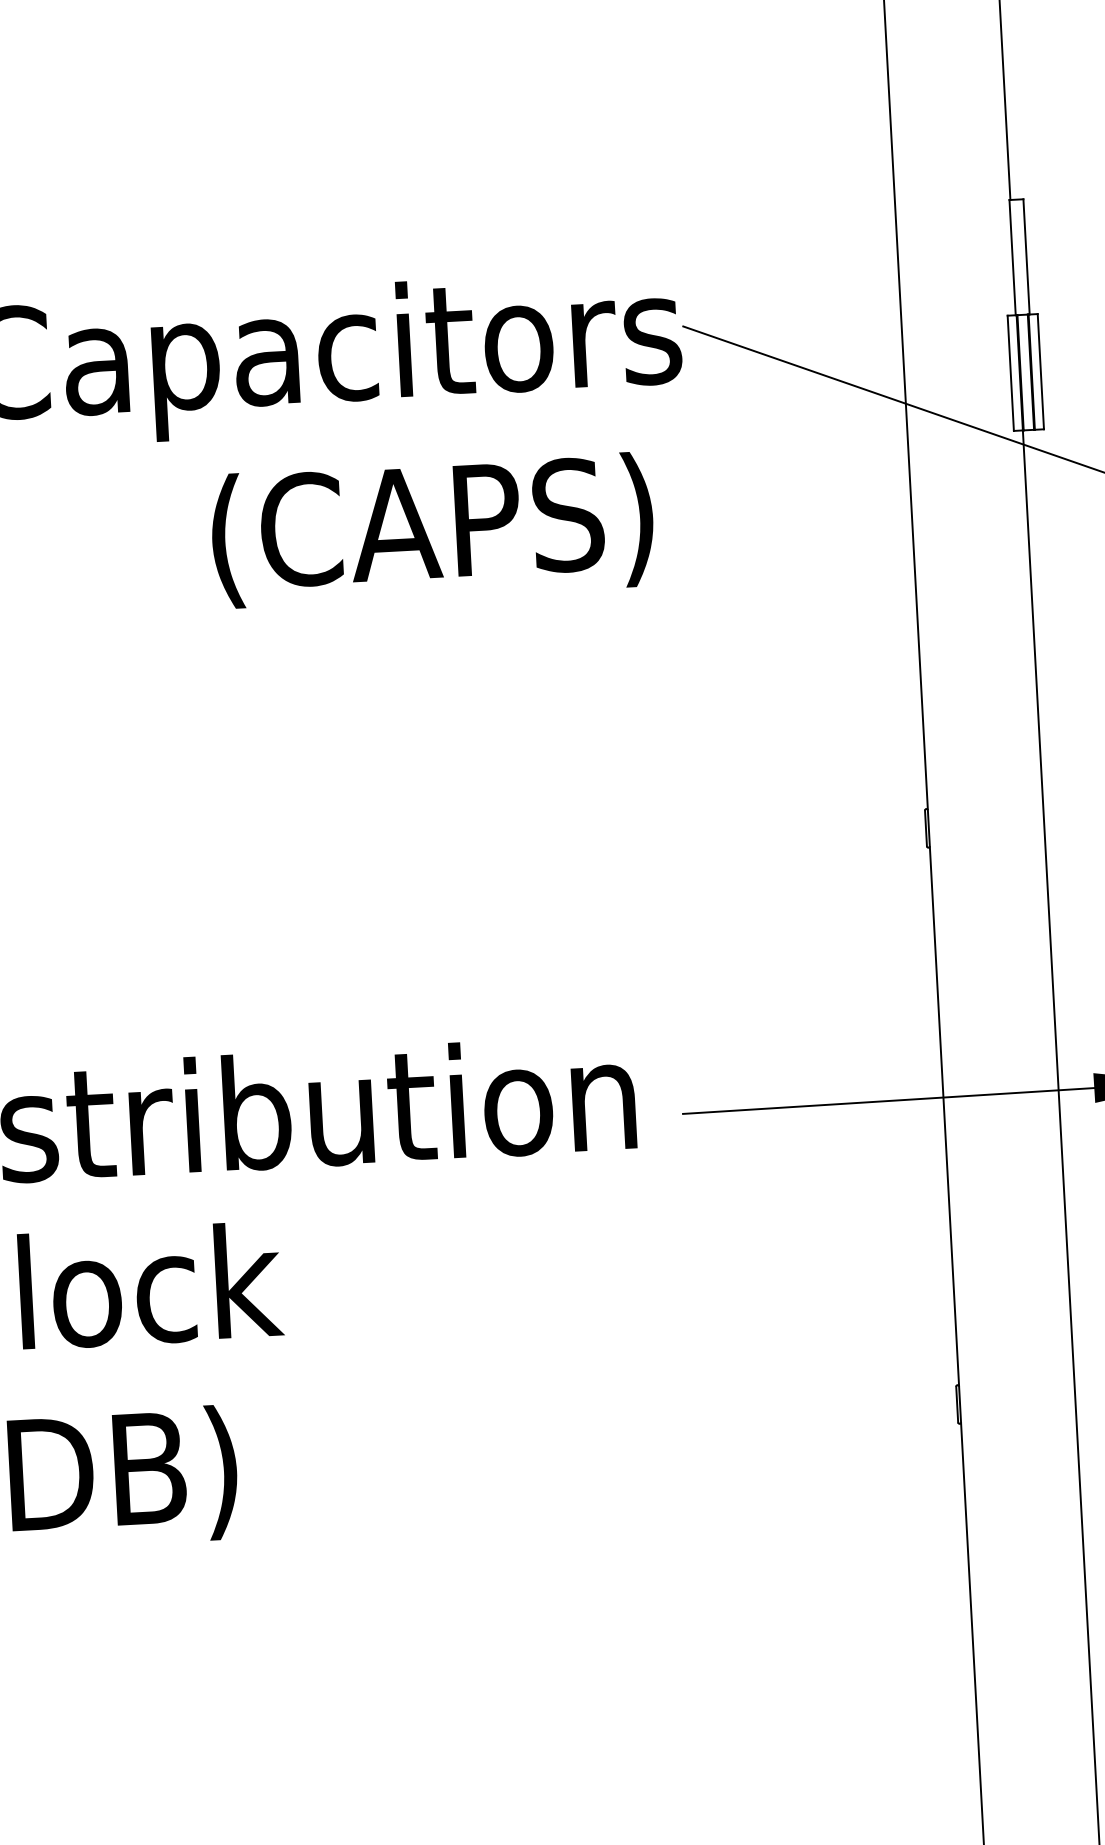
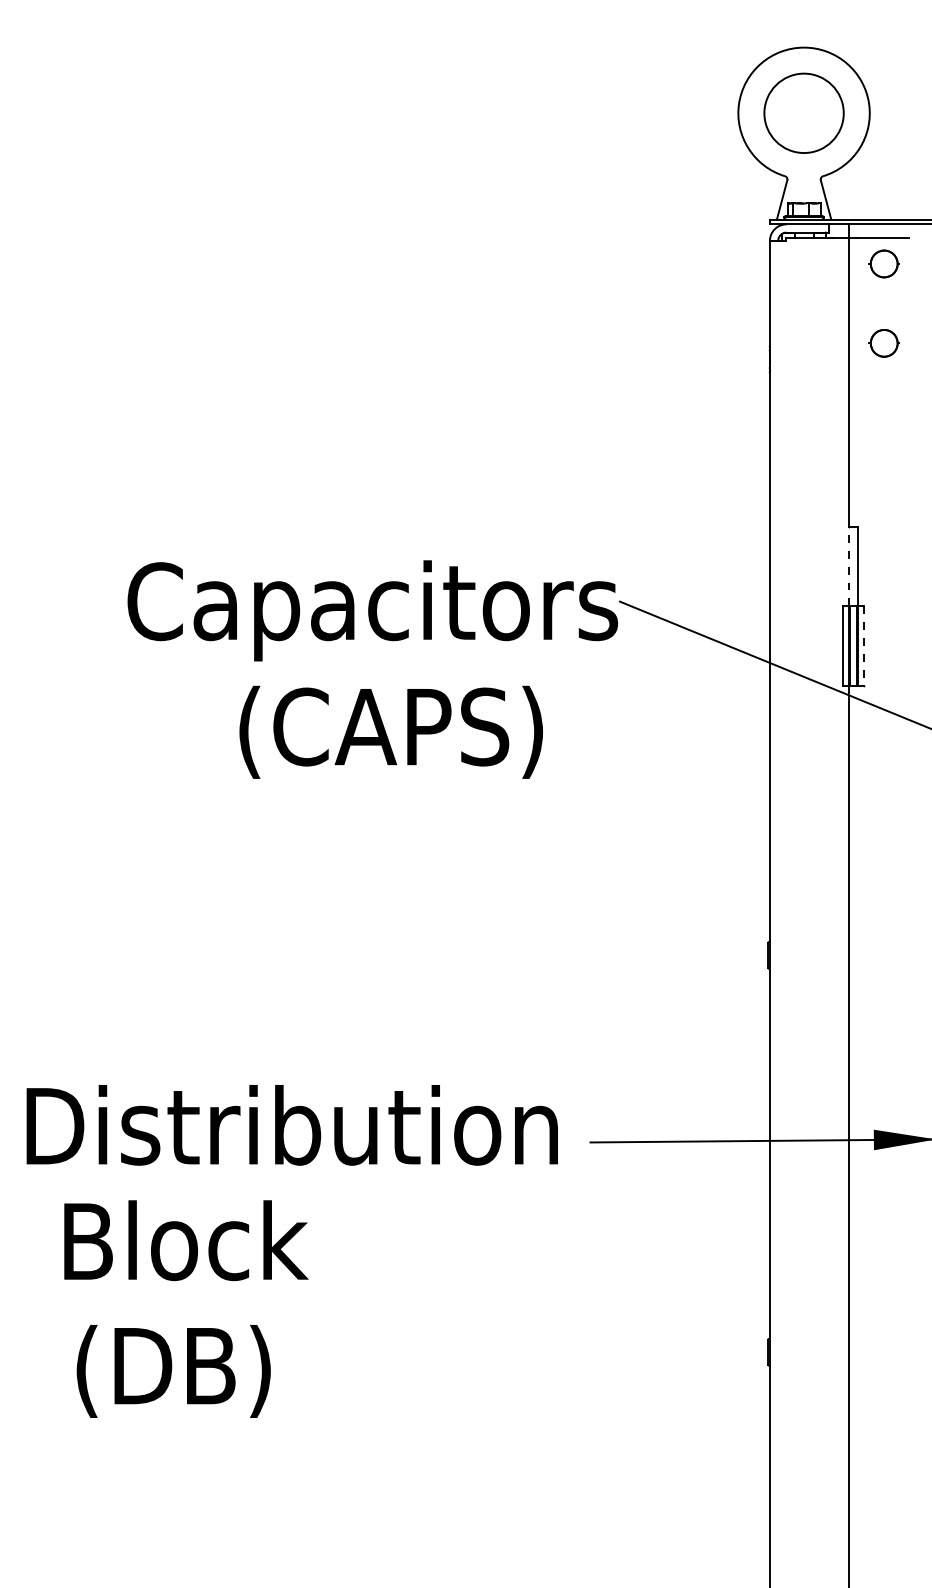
line: (1012, 257) -> (848, 566), solid -> dashed
line: (1040, 372) -> (863, 646), solid -> dashed
text: (432, 529) -> (391, 731), moved

